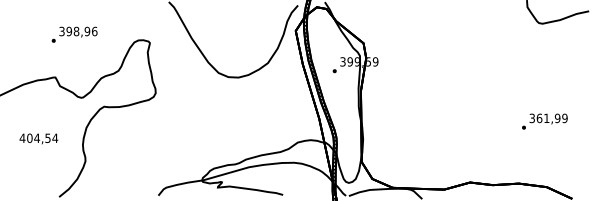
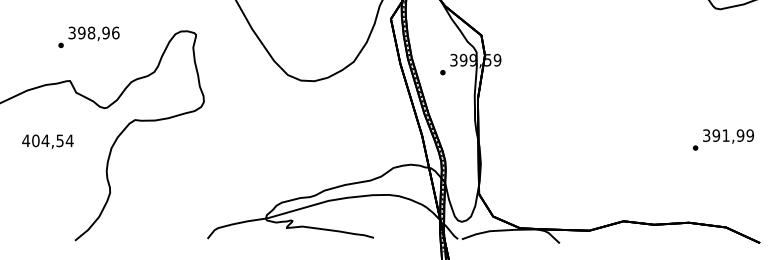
text: (74, 34) -> (88, 36), moved
text: (539, 118) -> (716, 135), 361,99 -> 391,99
text: (38, 138) -> (47, 141), moved

